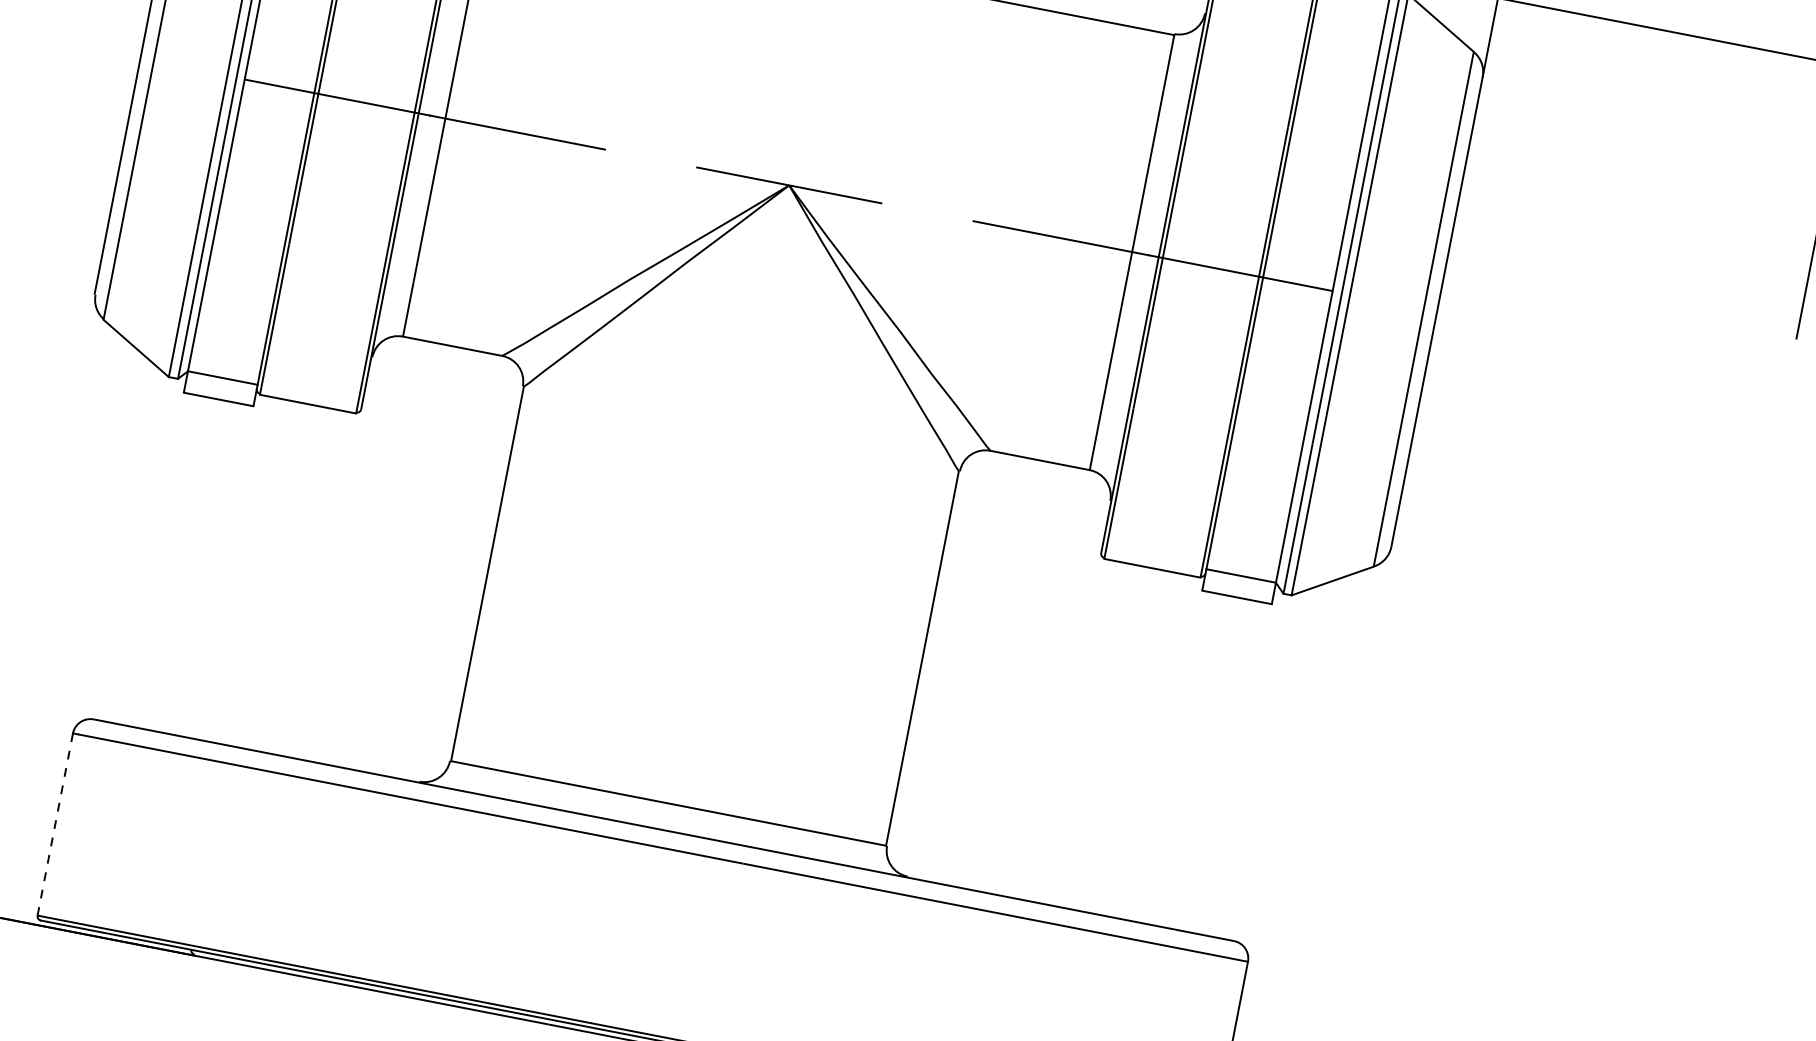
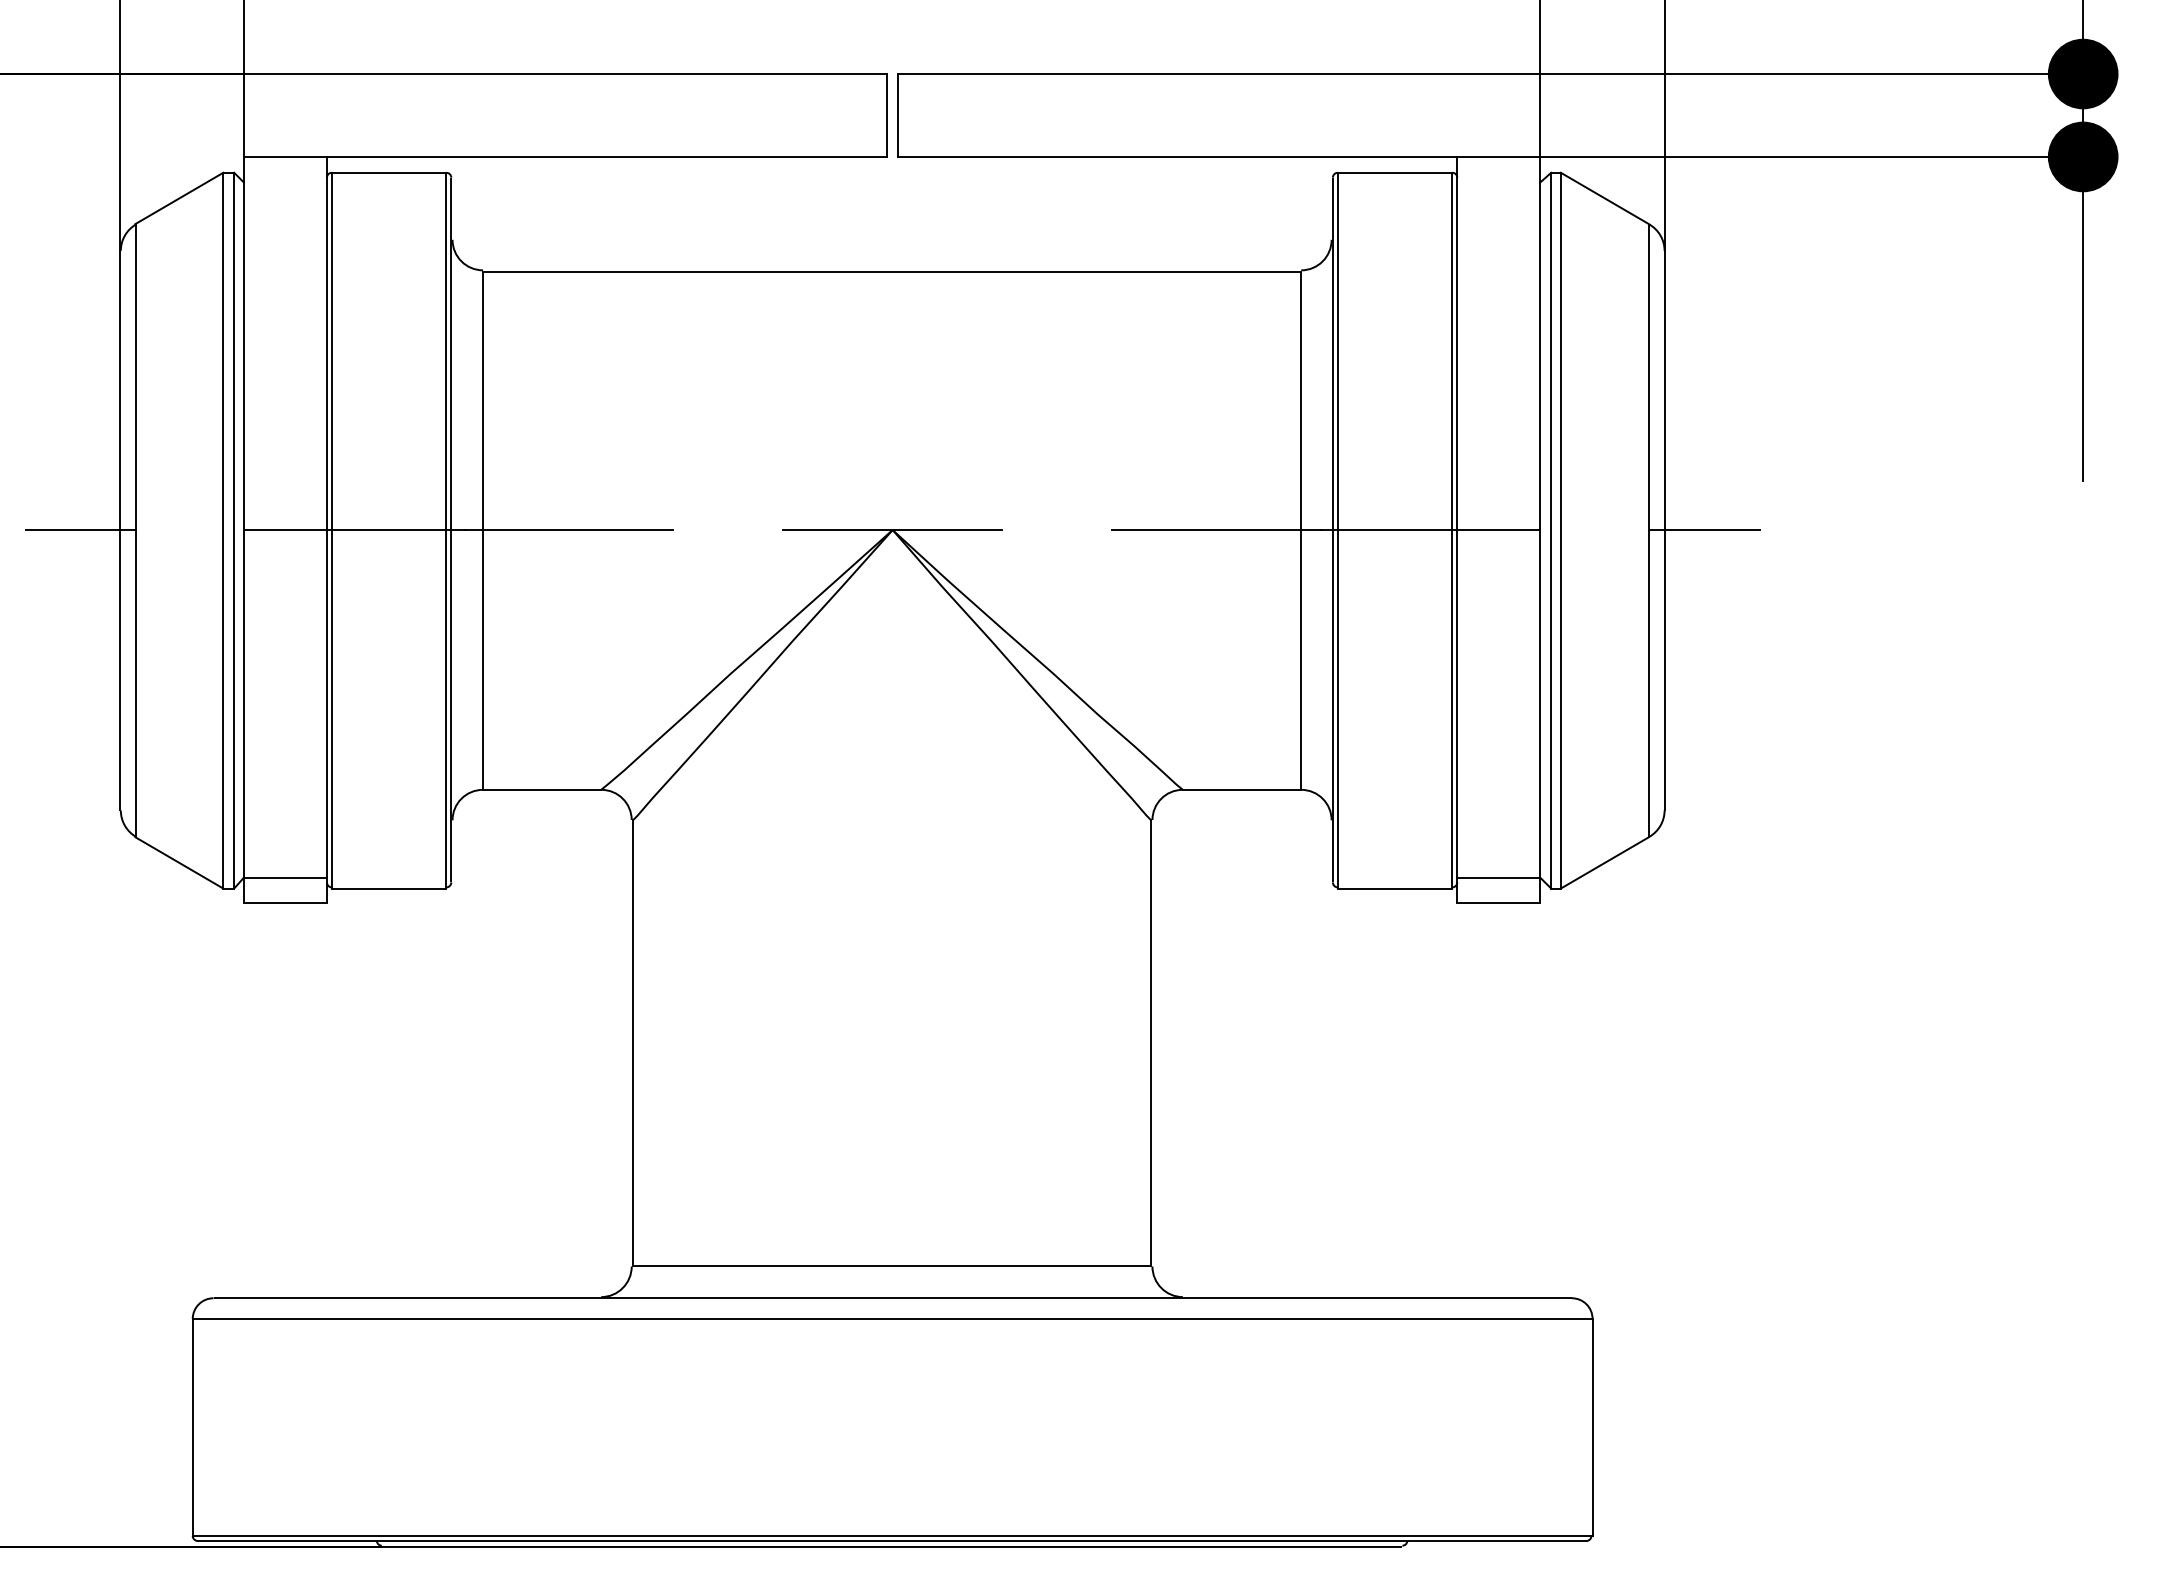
line: (107, 53) -> (80, 530), added
line: (1470, 318) -> (1704, 530), added
line: (55, 824) -> (192, 1427), dashed -> solid

